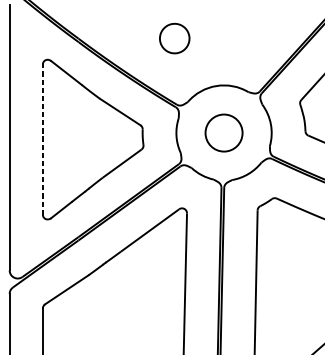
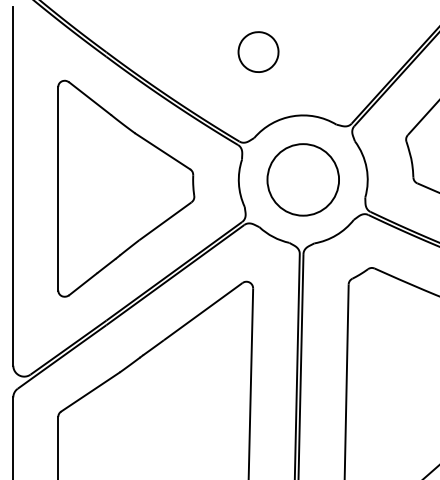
part: (174, 38) -> (258, 51), moved
circle: (224, 132) -> (303, 179), size x1.43
line: (43, 139) -> (58, 188), dashed -> solid

